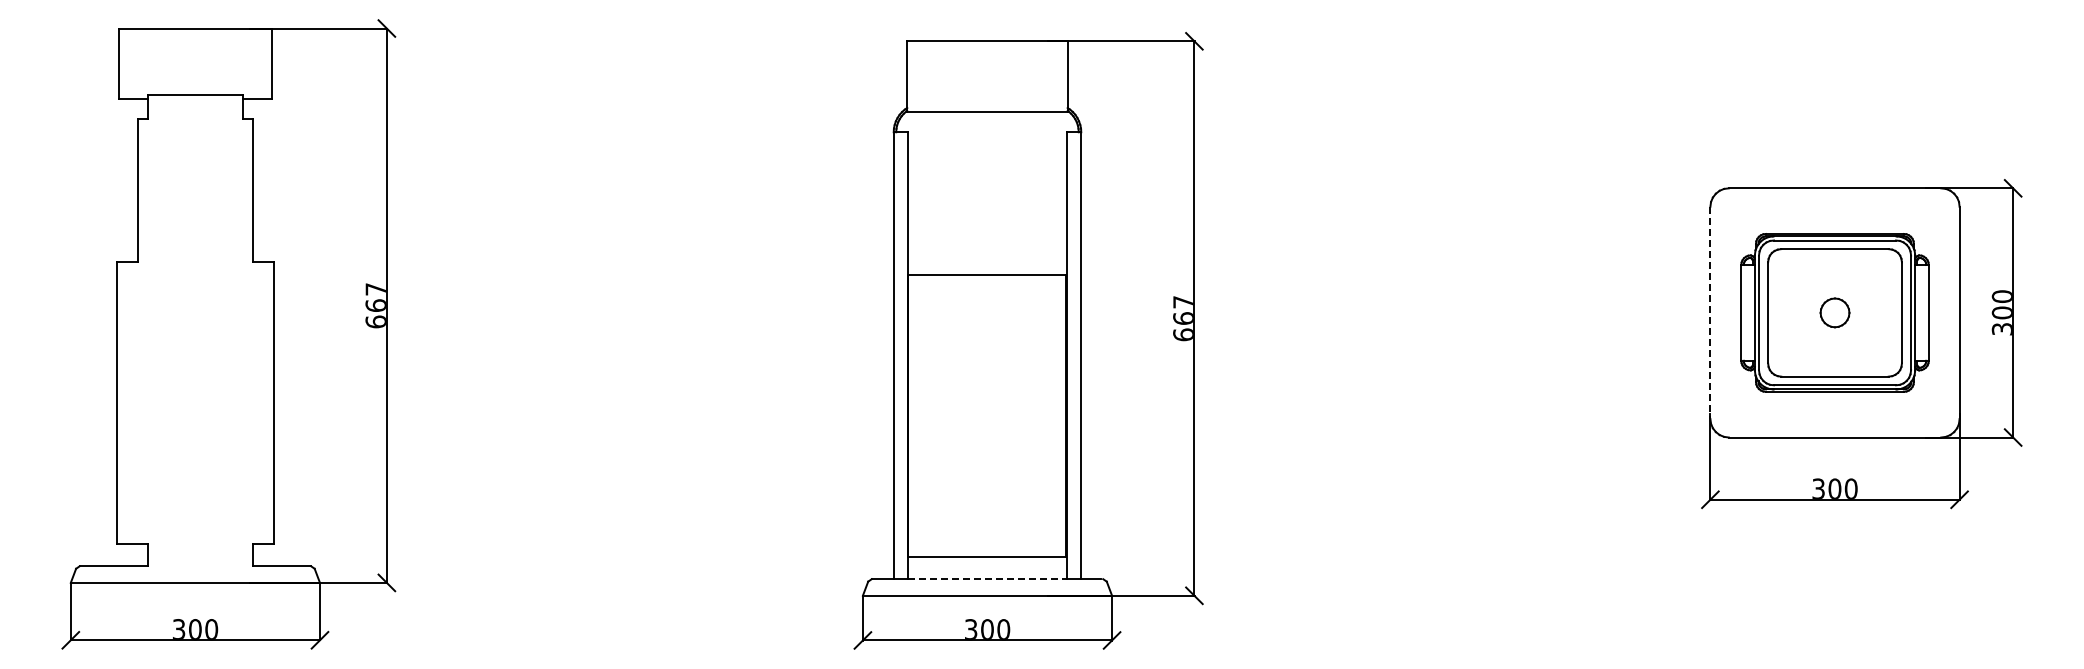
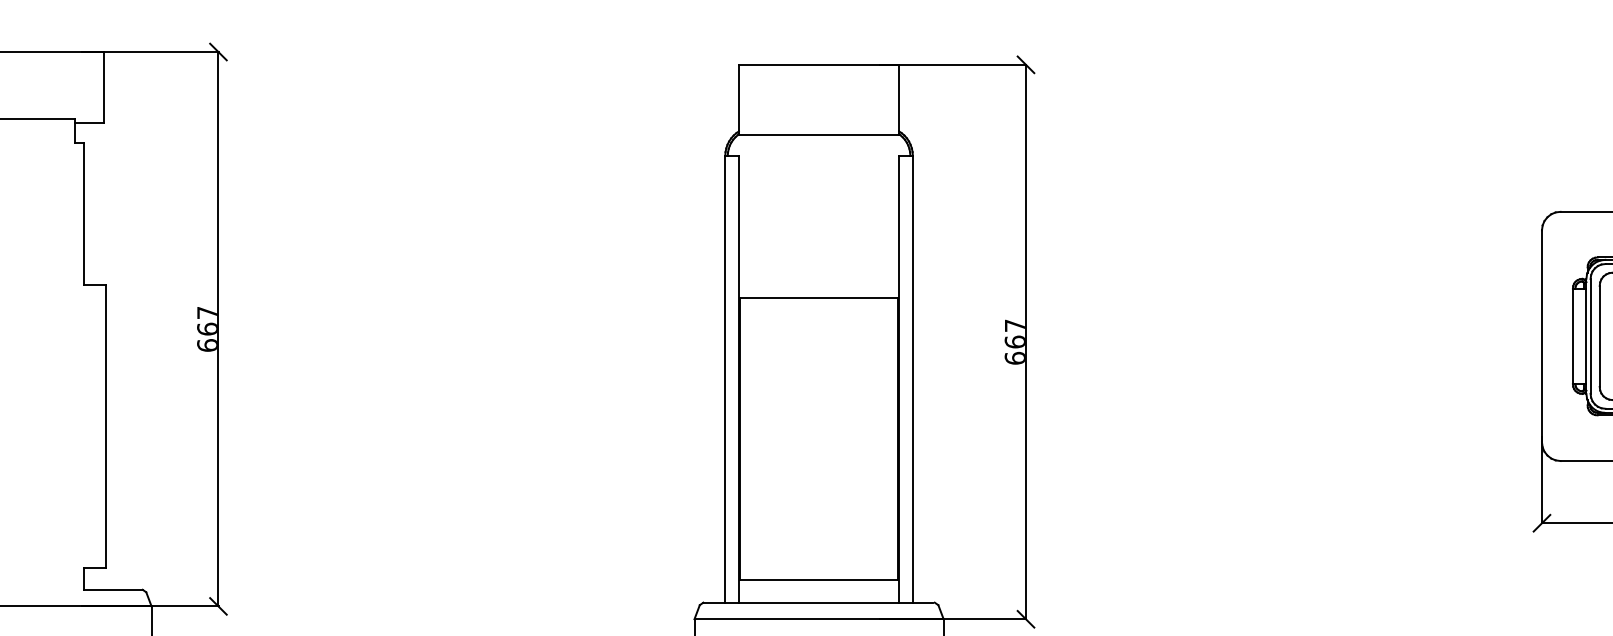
line: (1710, 313) -> (1542, 337), dashed -> solid
line: (987, 579) -> (819, 603), dashed -> solid

